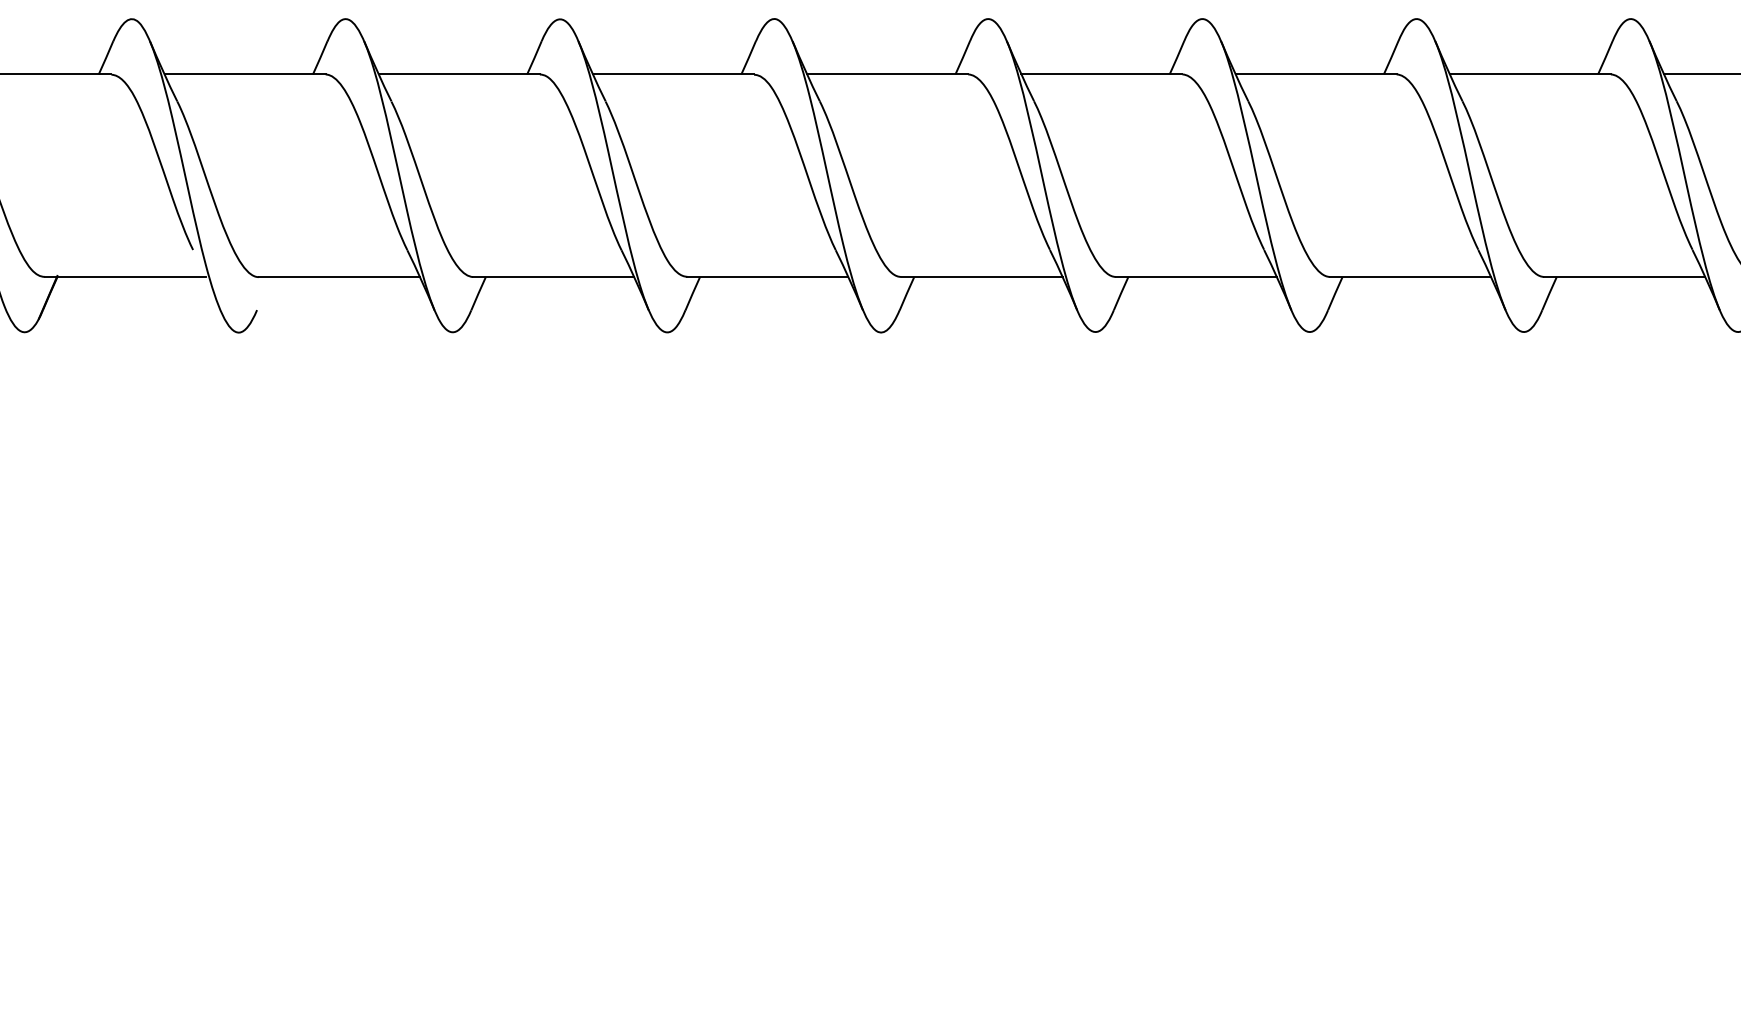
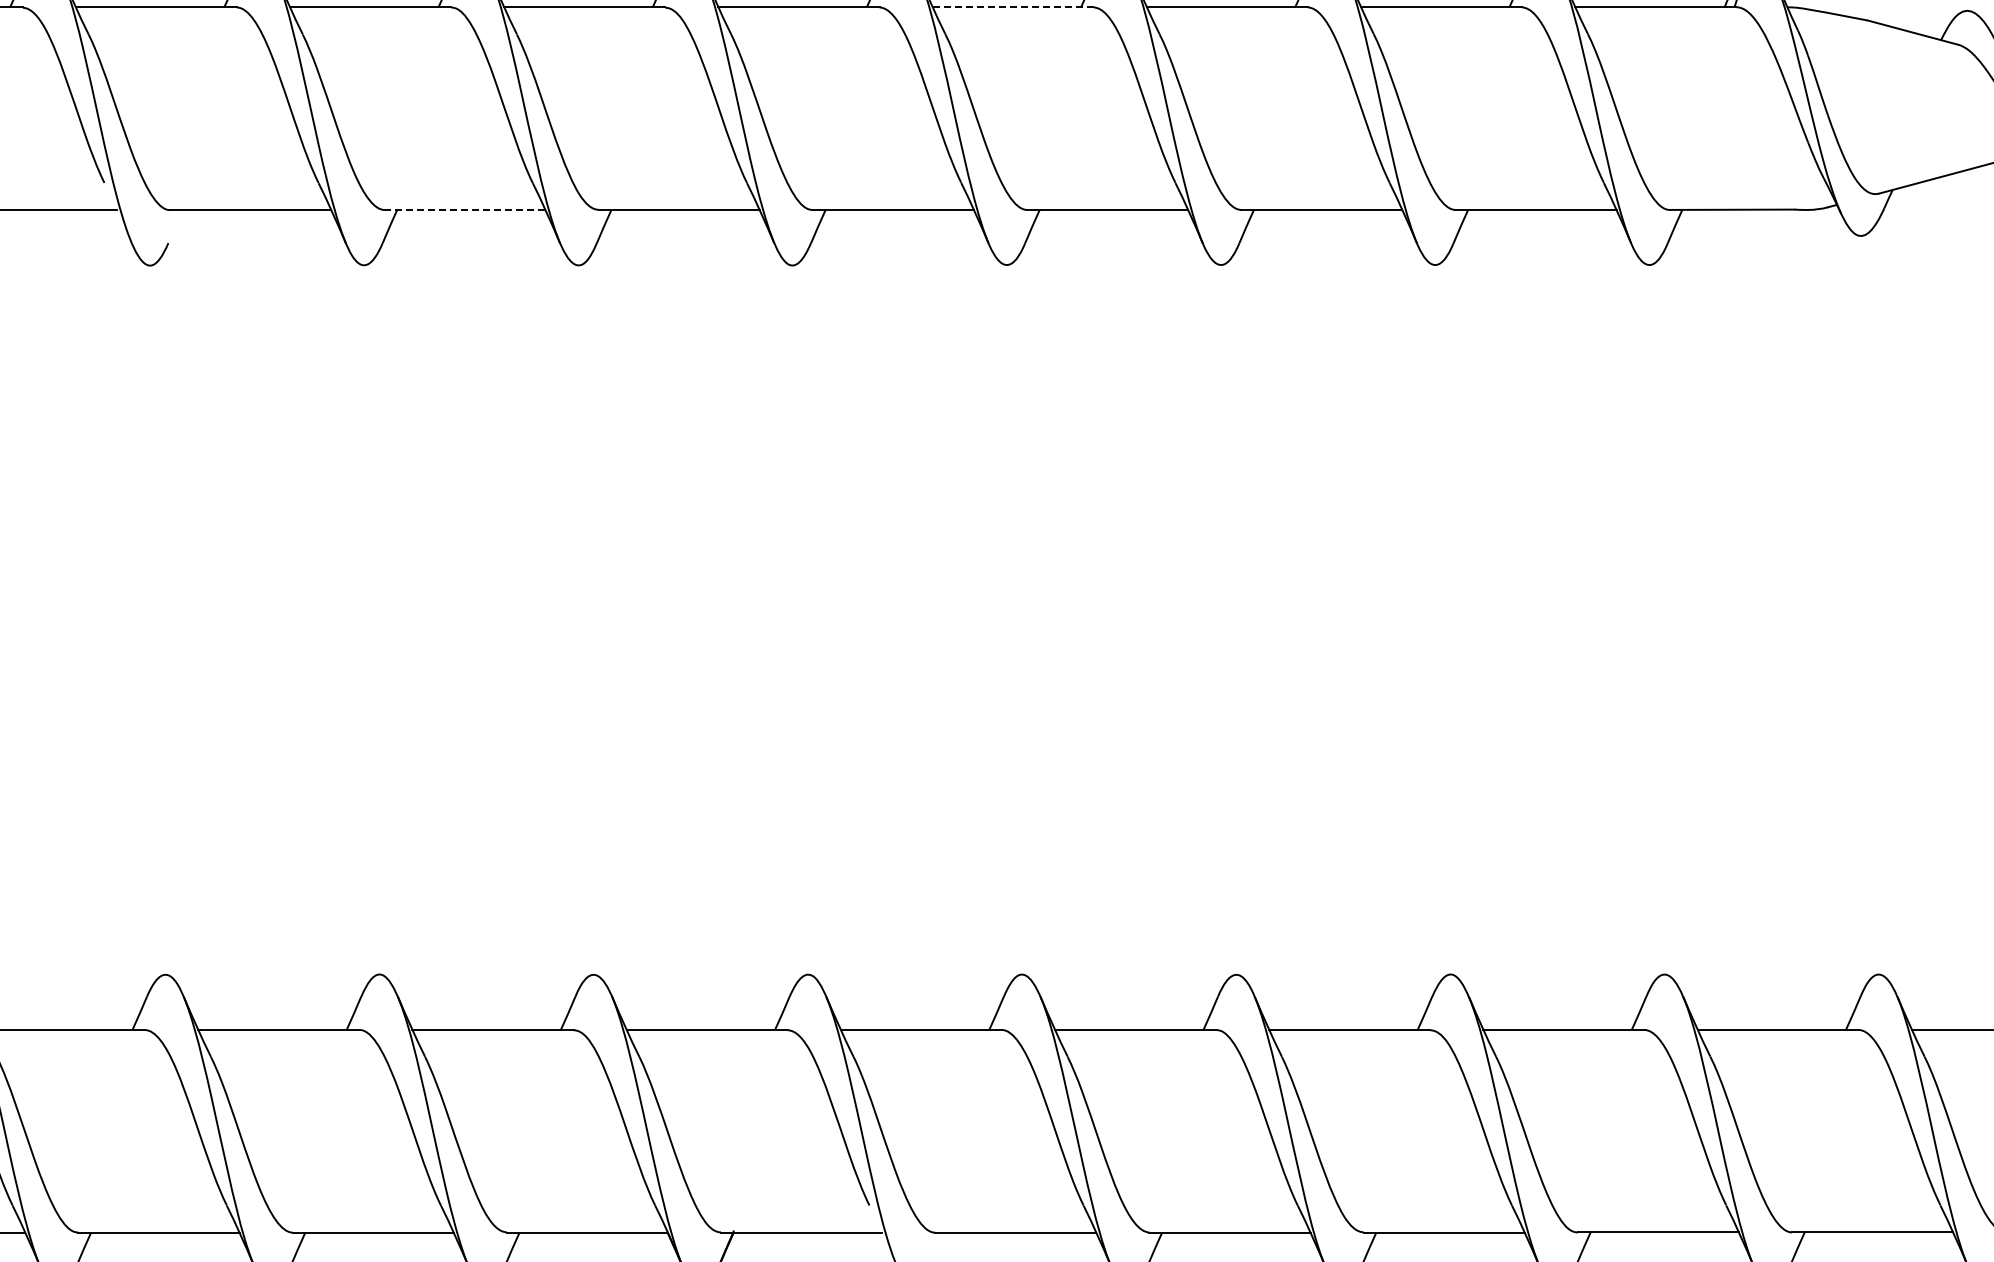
line: (1102, 74) -> (1013, 7), solid -> dashed
line: (554, 277) -> (465, 210), solid -> dashed

